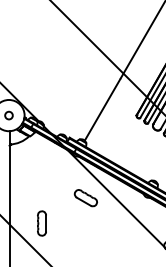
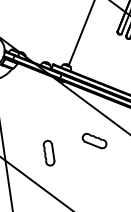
part: (85, 198) -> (94, 141), moved
part: (41, 223) -> (48, 153), moved

